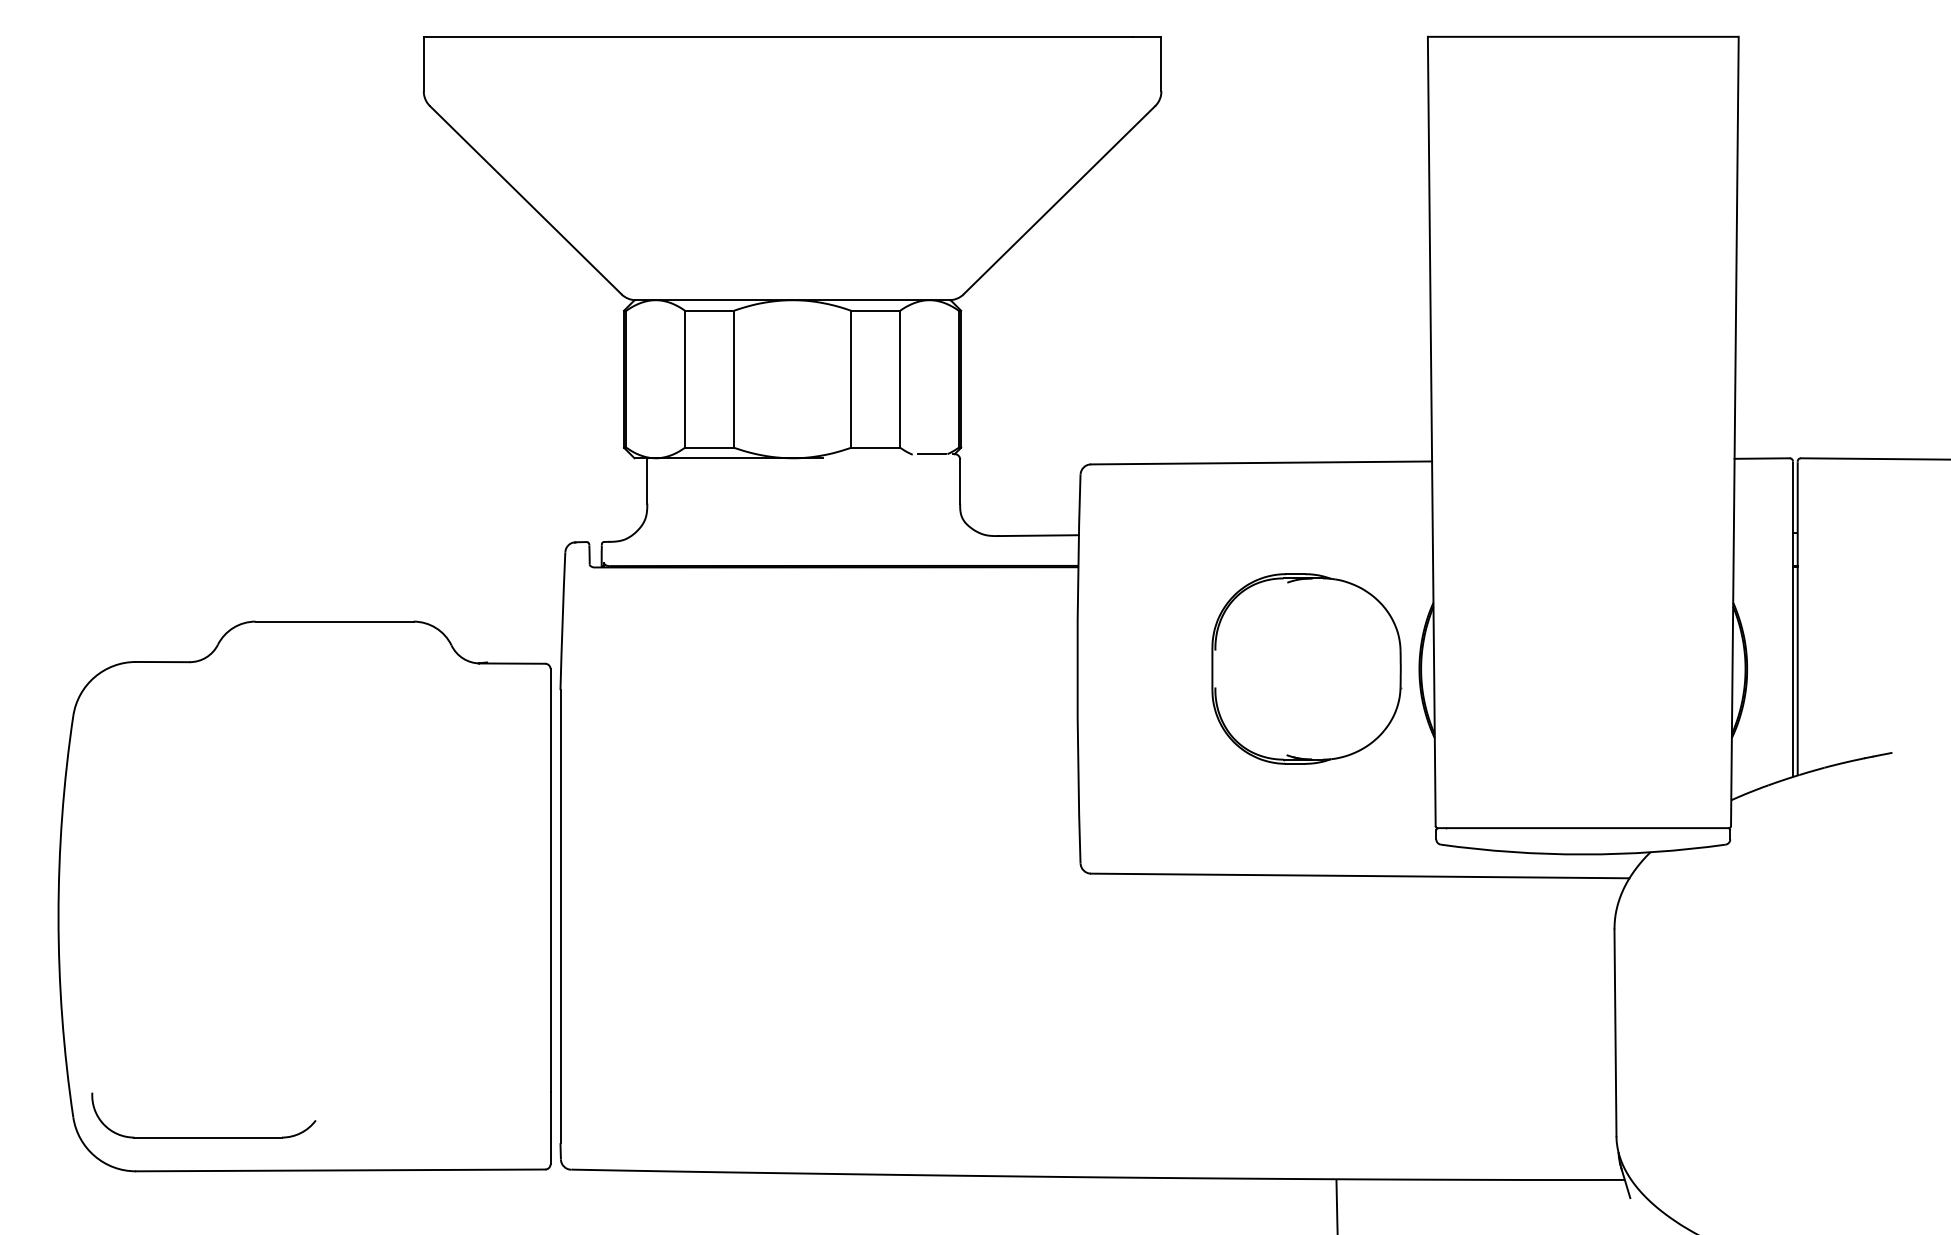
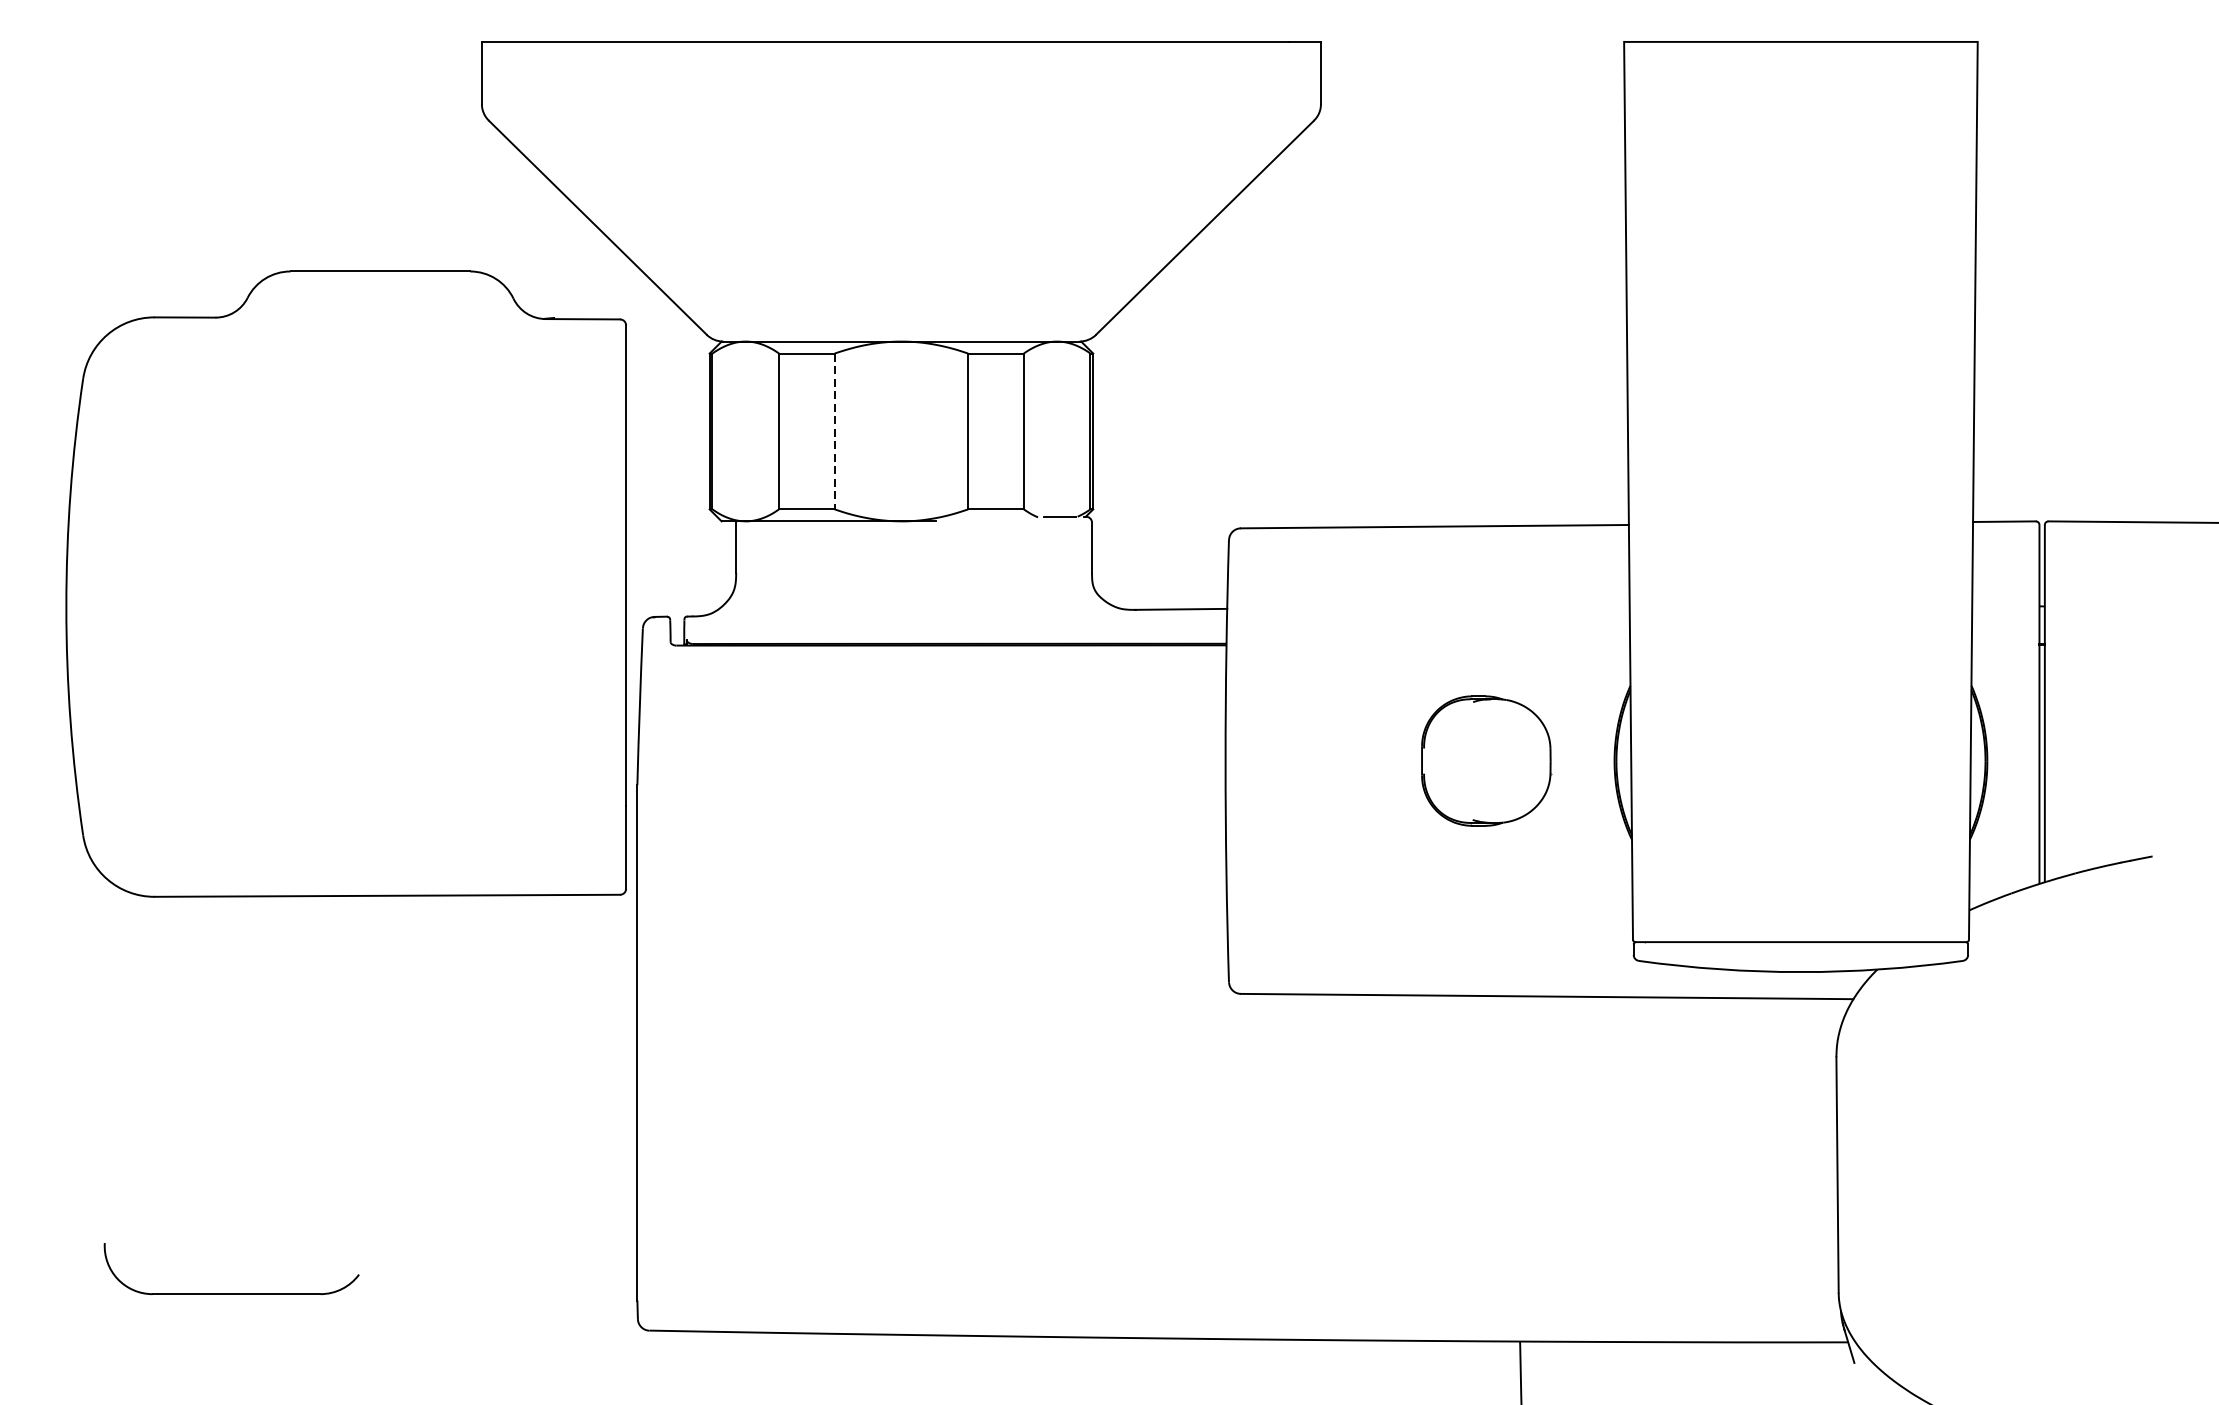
line: (733, 379) -> (834, 431), solid -> dashed
part: (1306, 668) -> (1486, 760), size x0.6
part: (304, 896) -> (346, 584), moved

